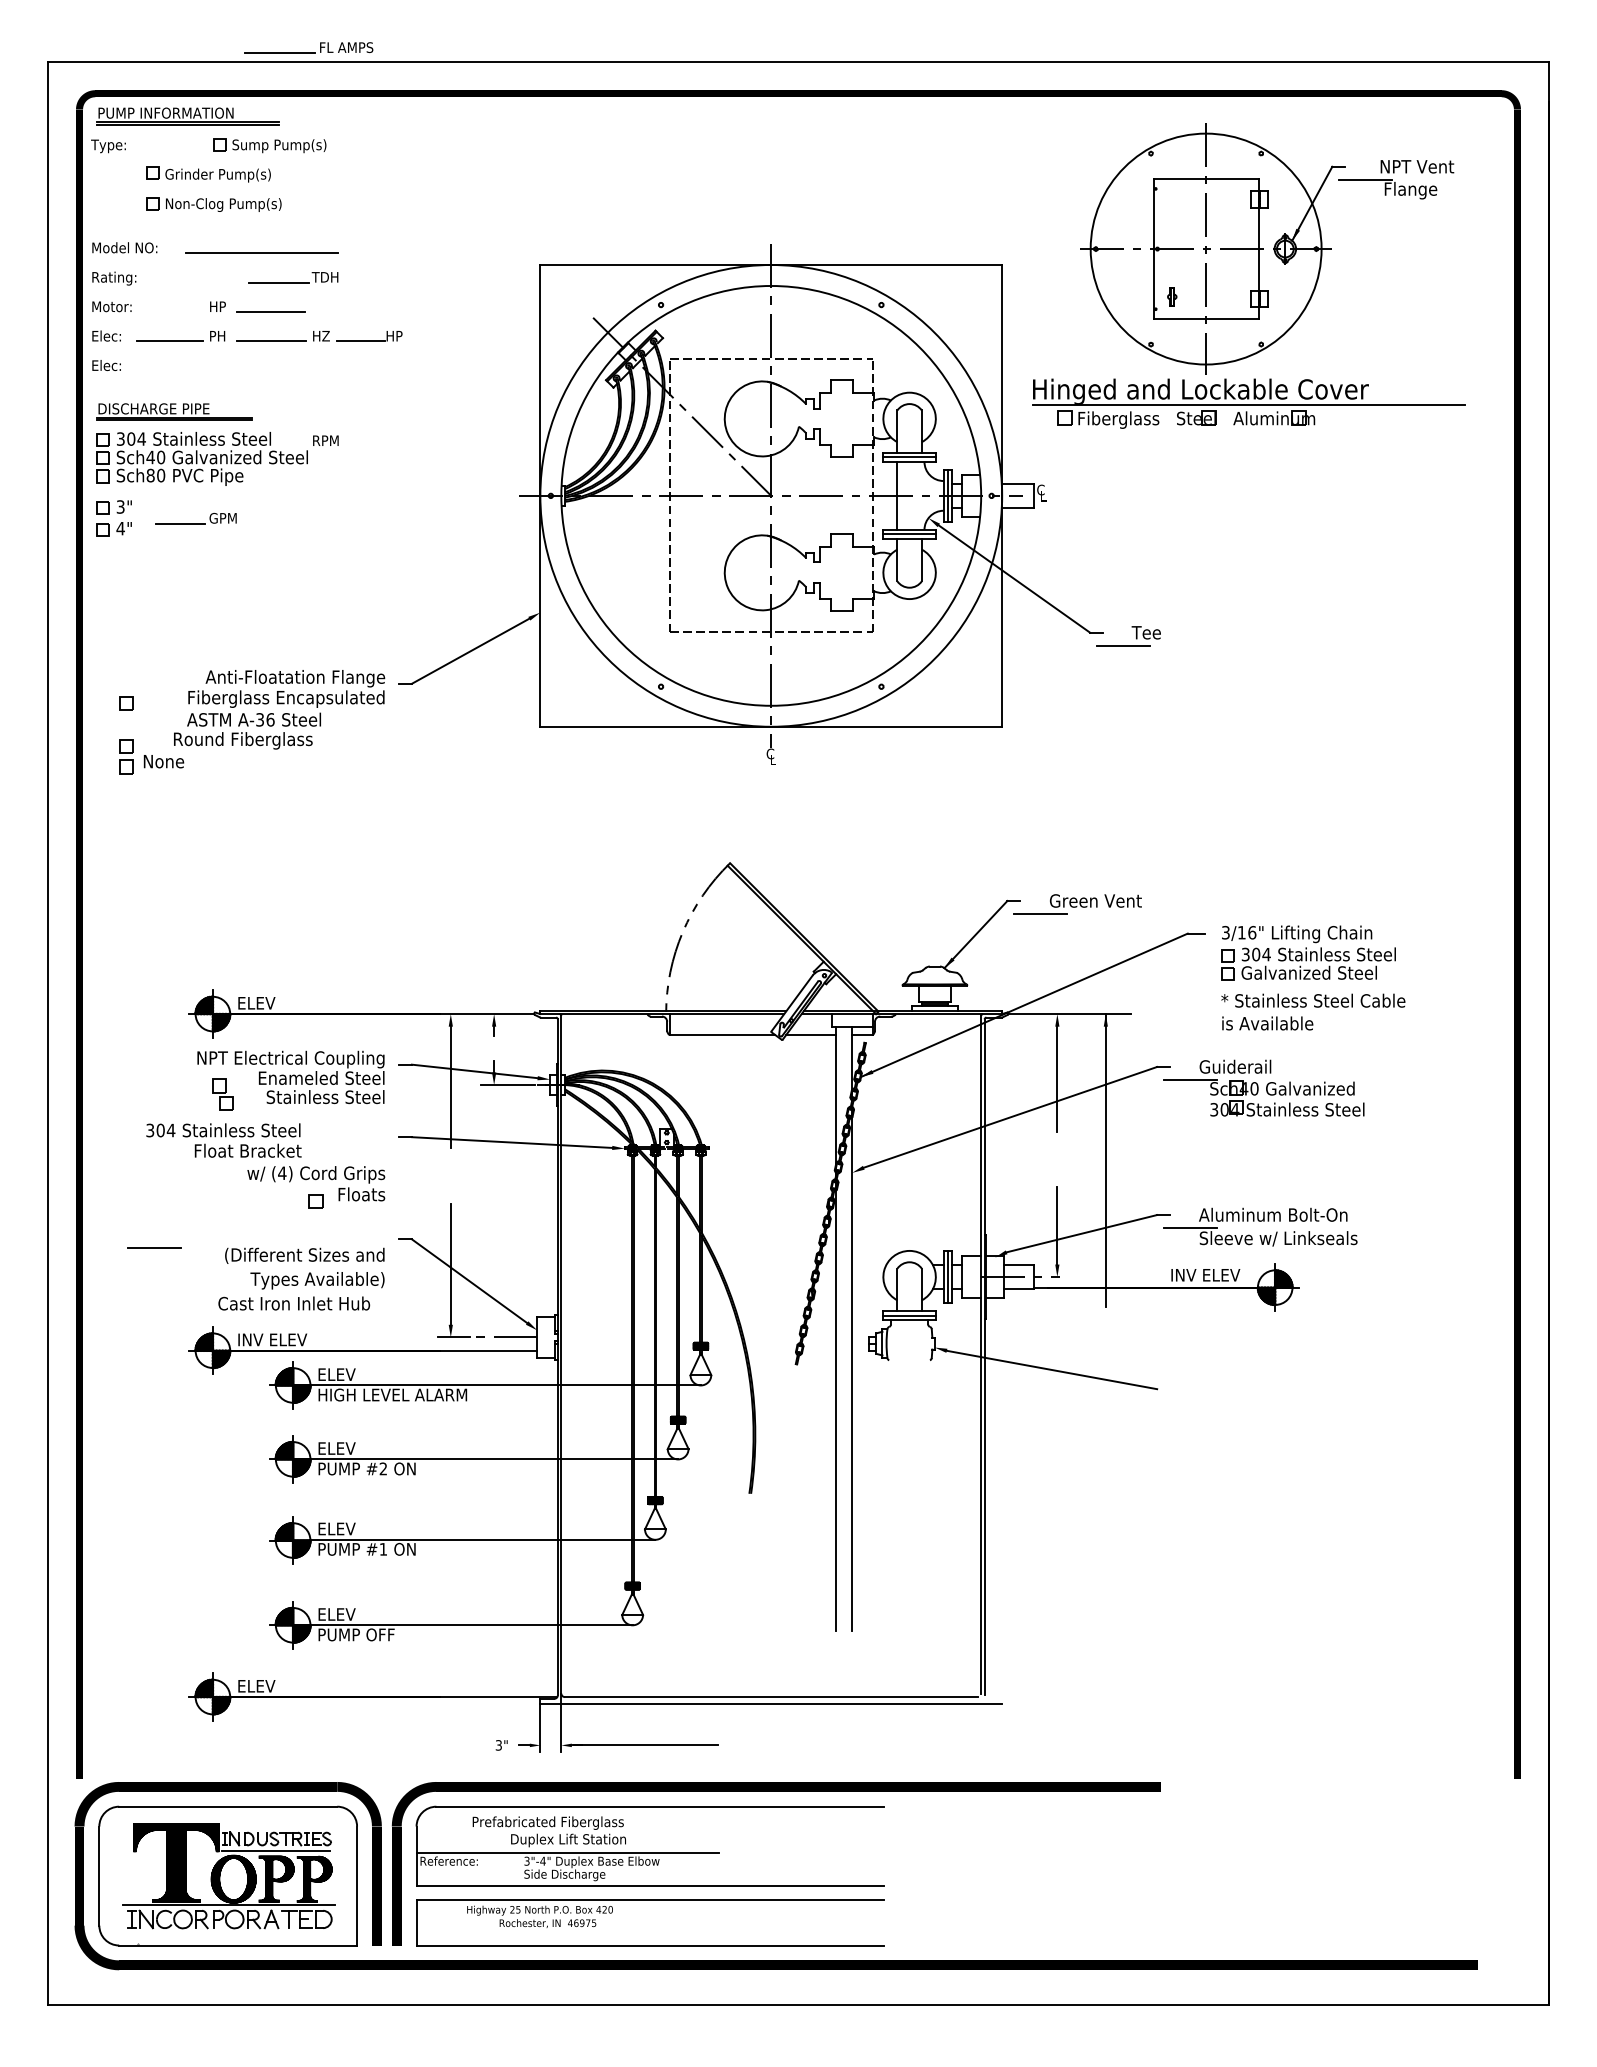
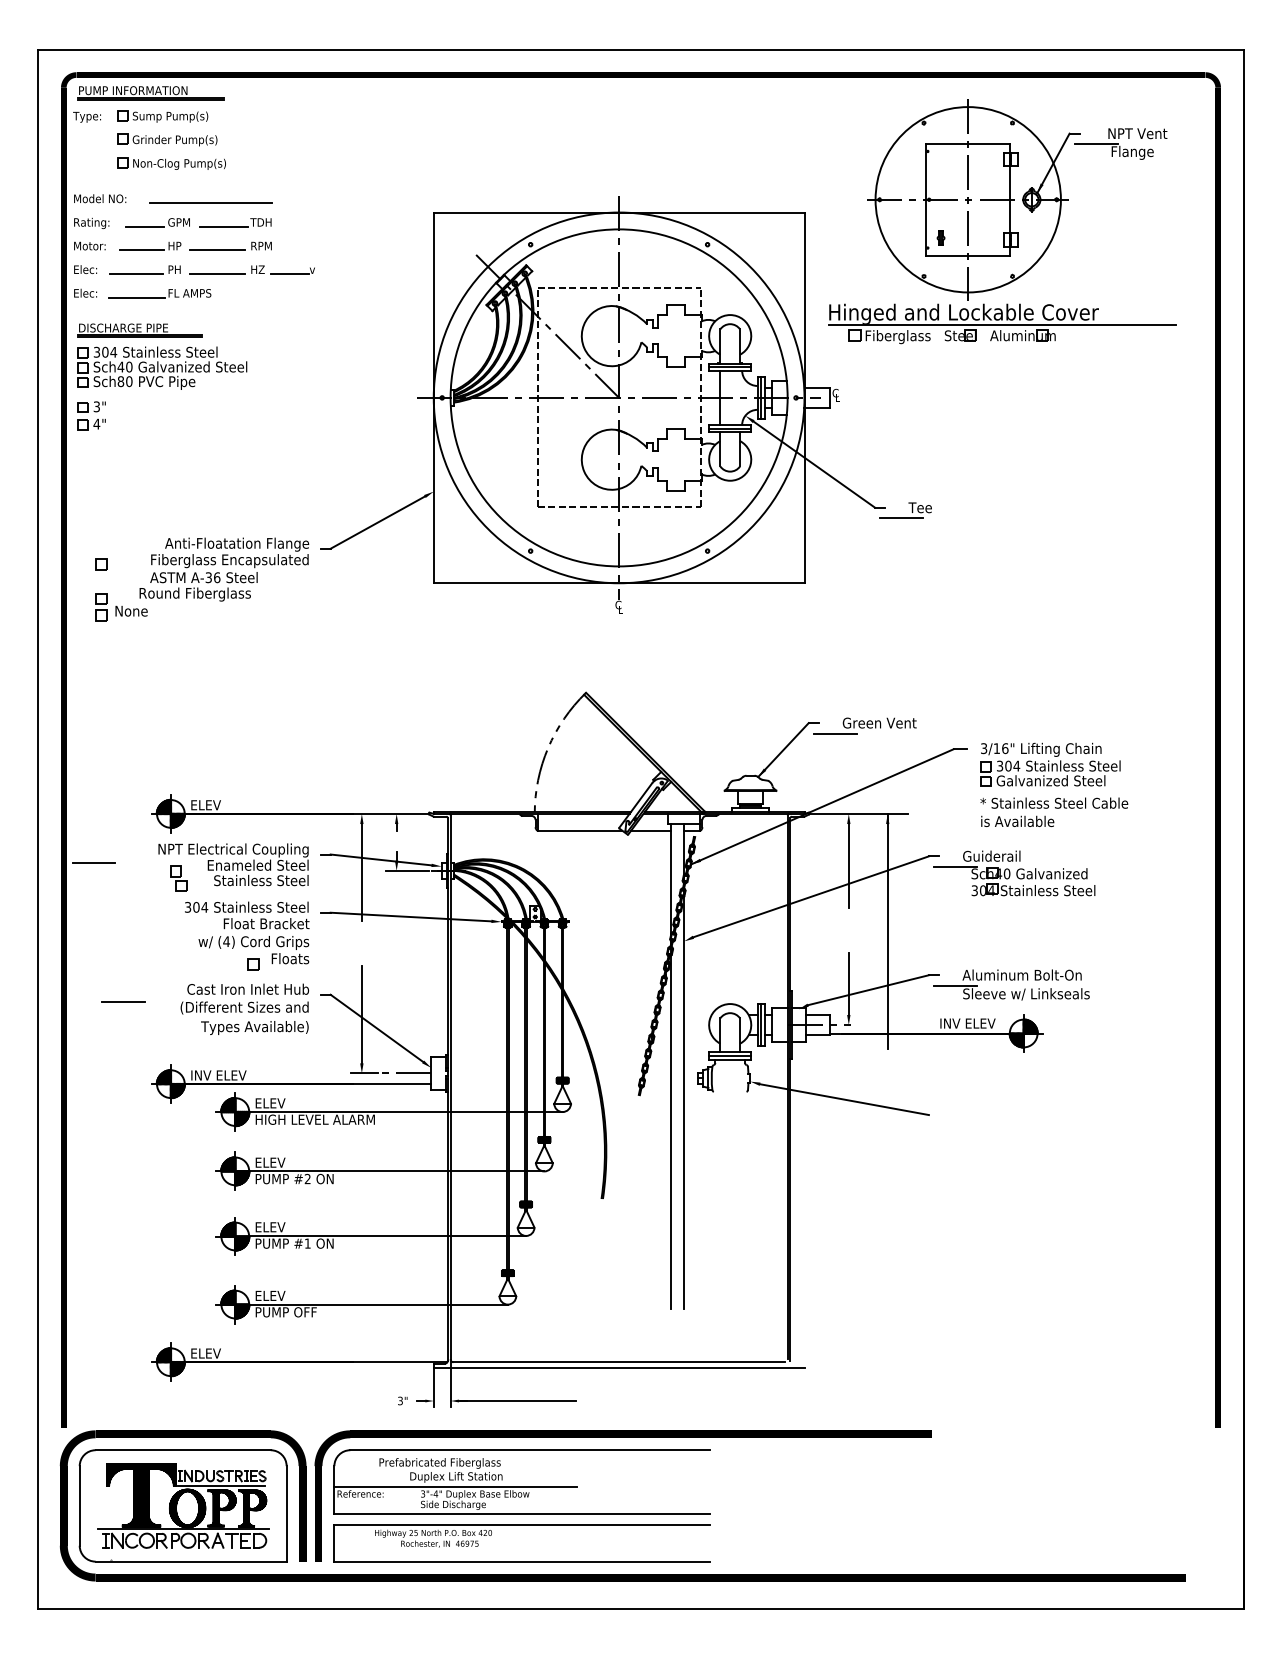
part: (308, 47) -> (159, 293), moved
part: (269, 145) -> (162, 116), moved
line: (176, 312) -> (141, 250), added
text: (394, 336) -> (316, 269), HP -> v
text: (325, 440) -> (261, 245), moved
part: (195, 518) -> (156, 222), moved
line: (116, 1075) -> (93, 863), added
text: (223, 1140) -> (246, 915), moved
text: (294, 1303) -> (248, 989), moved

